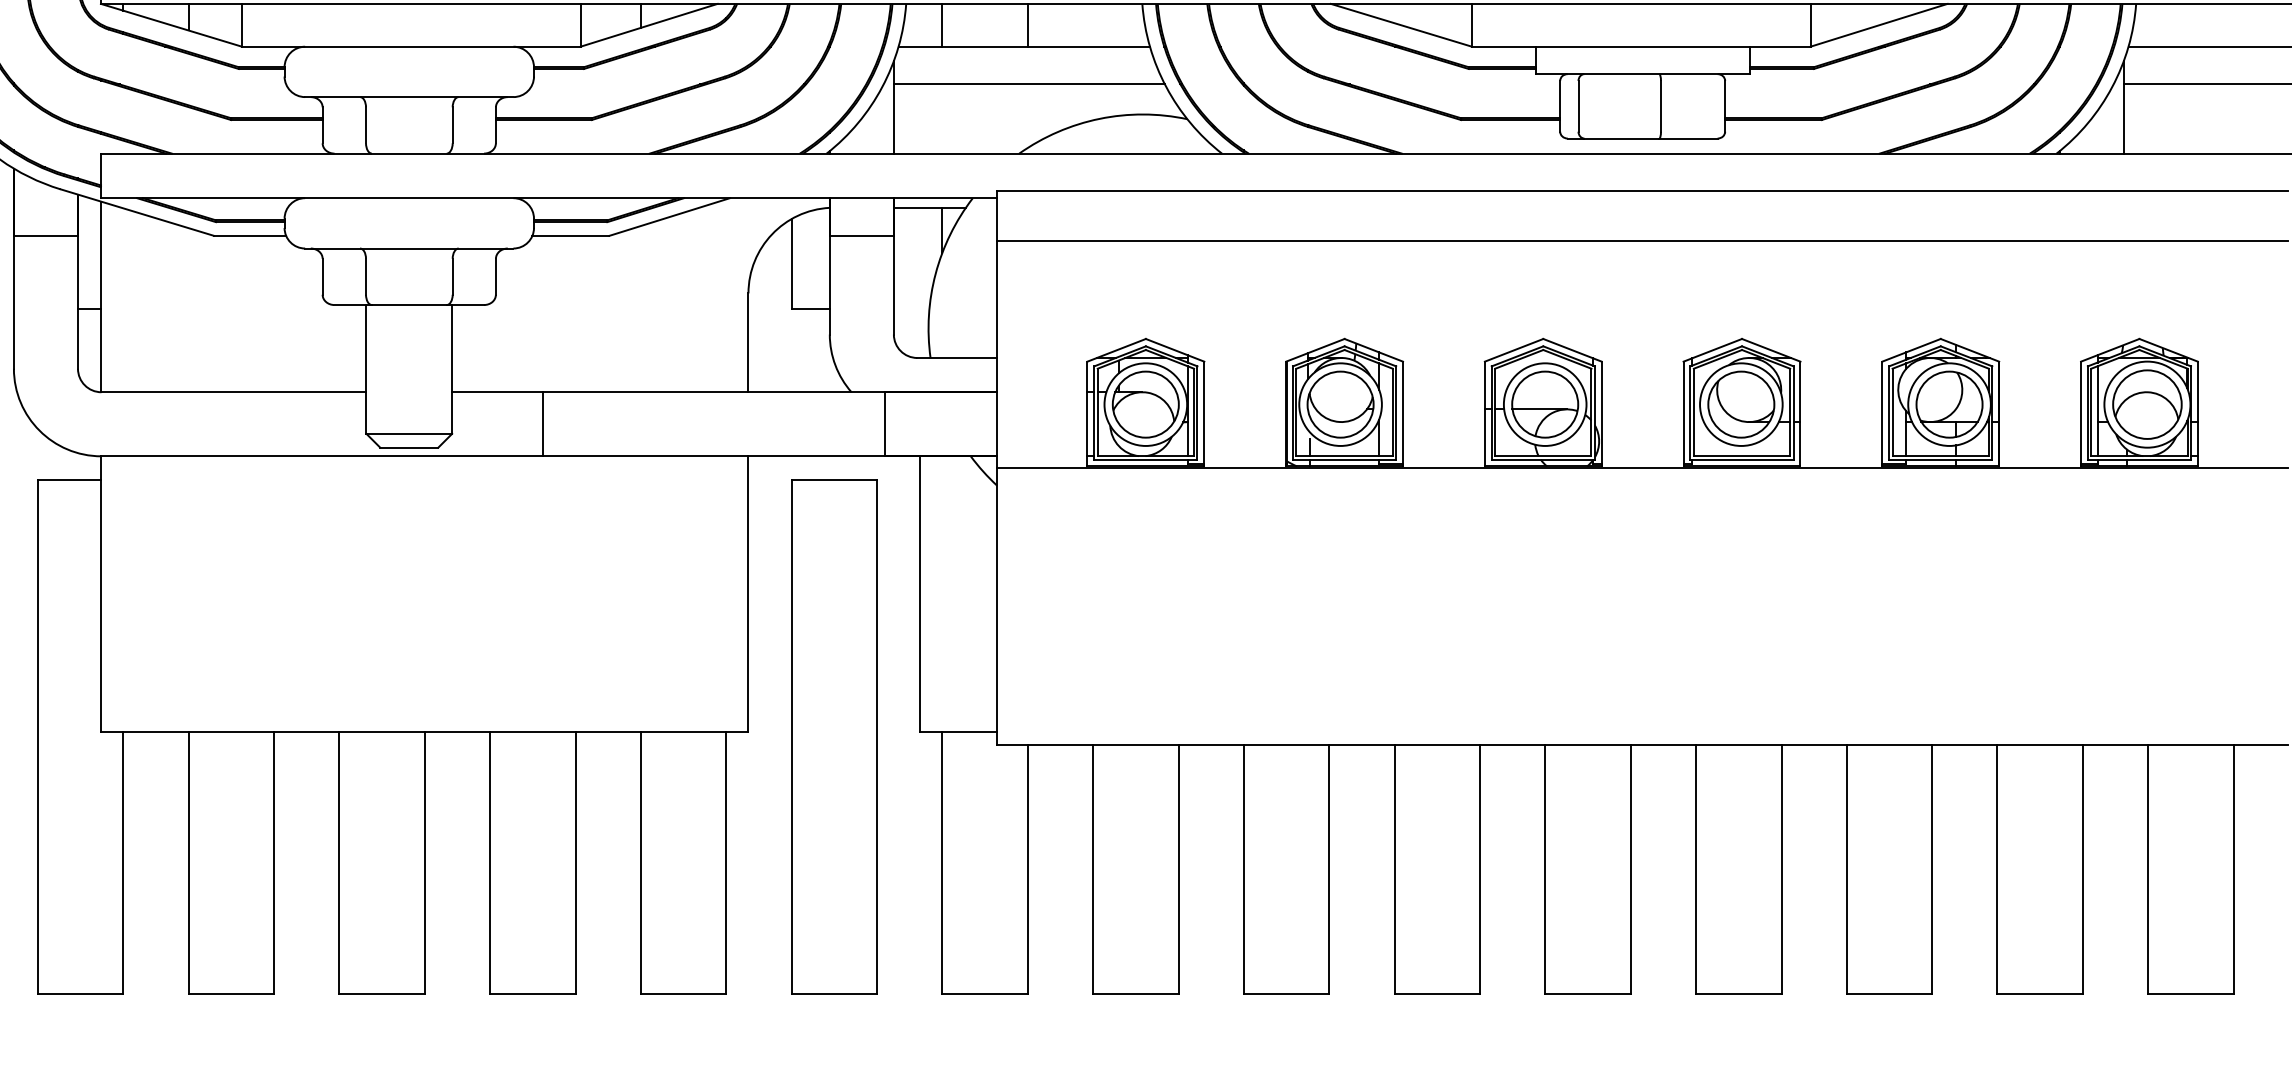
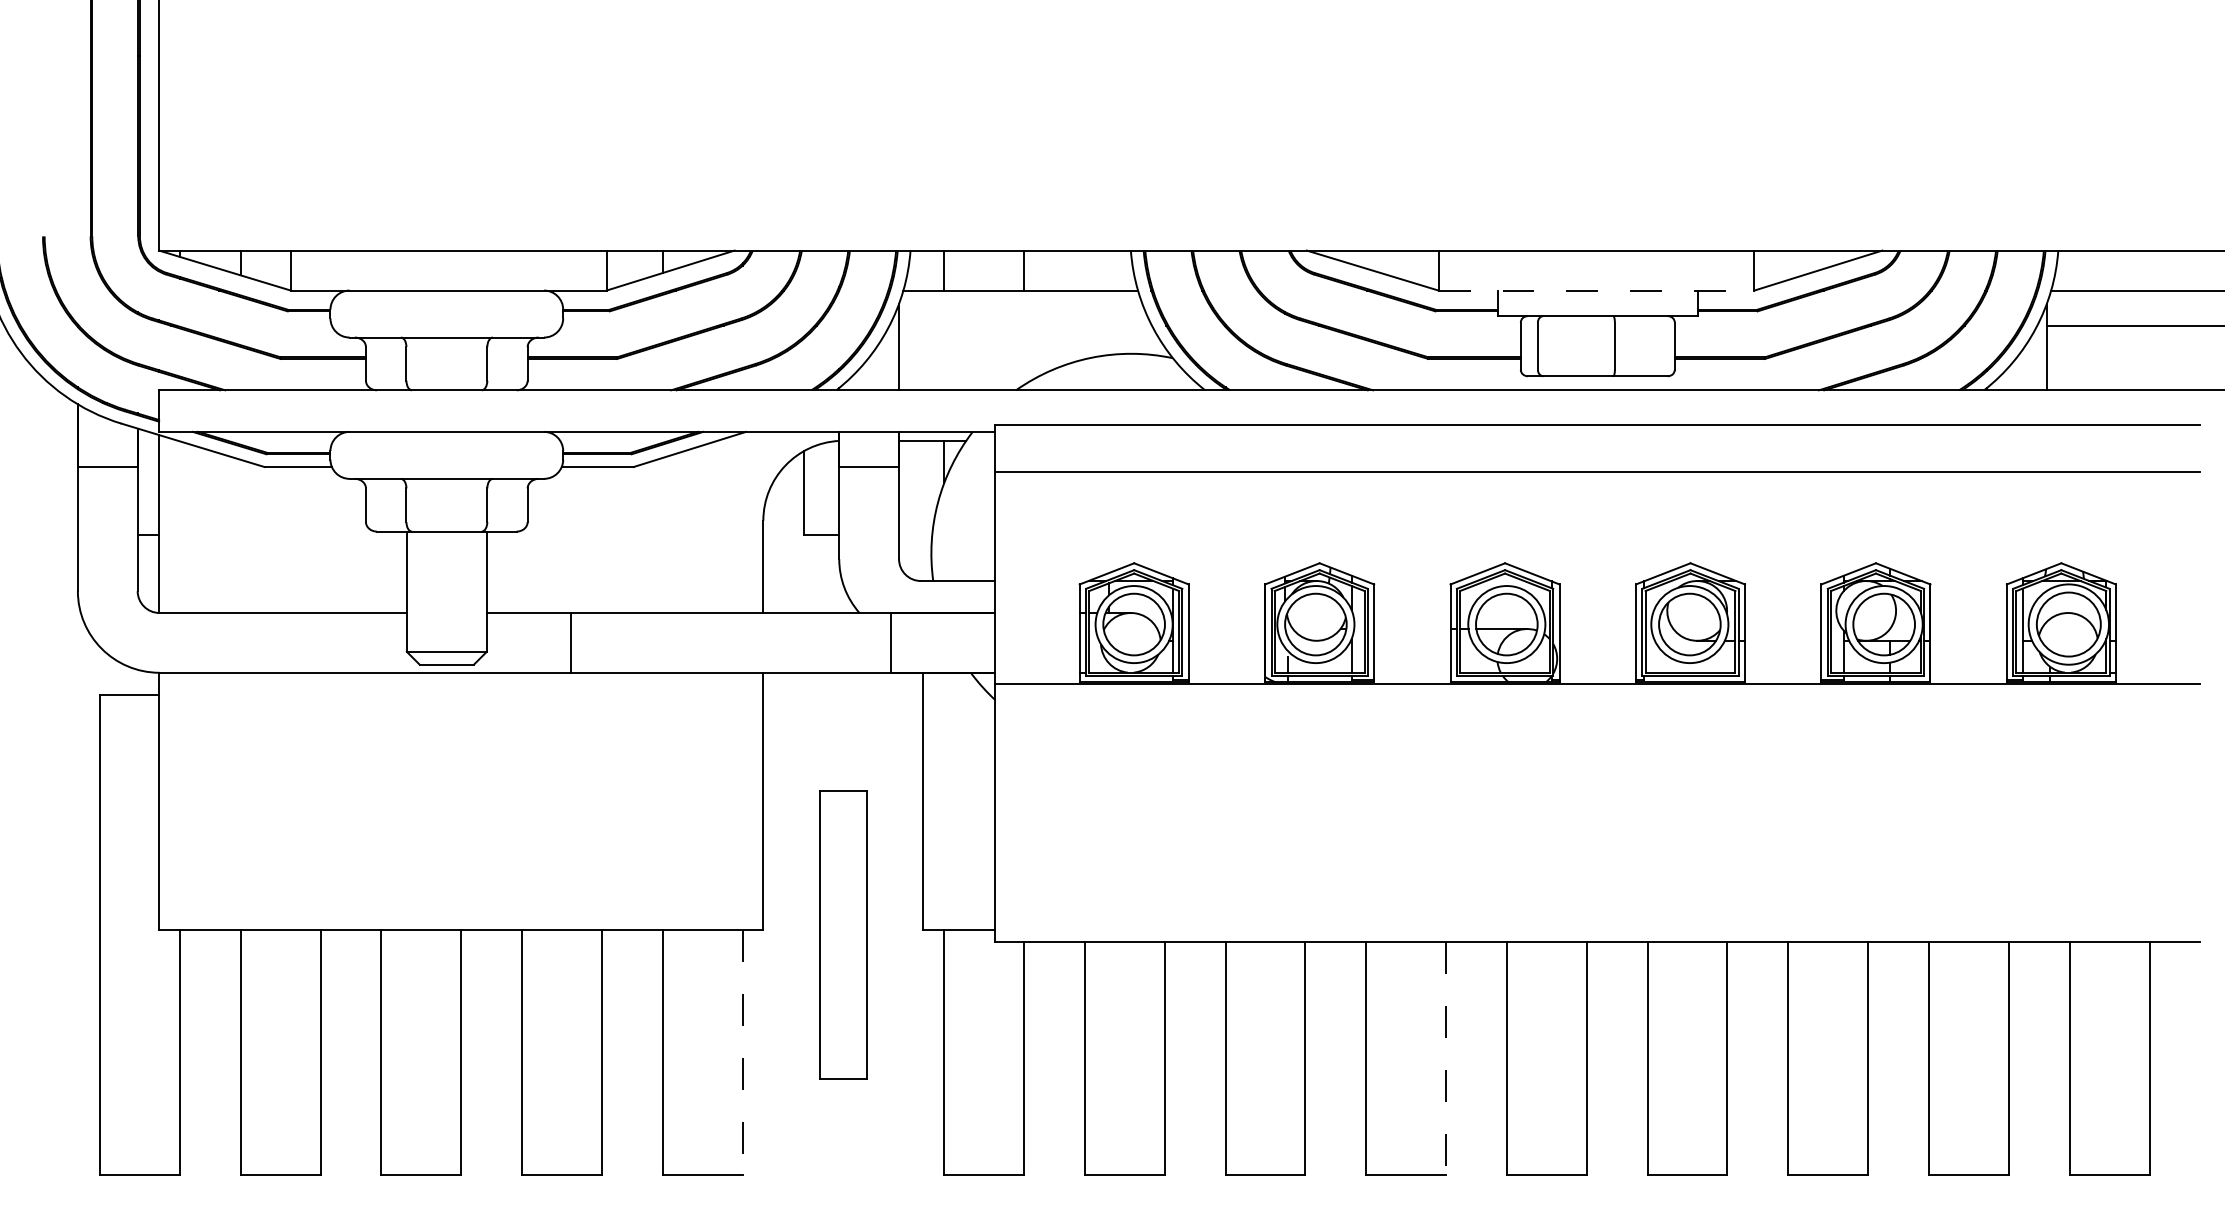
line: (1641, 46) -> (1596, 290), solid -> dashed
line: (1029, 84) -> (1025, 325), removed
part: (834, 736) -> (843, 934), size x0.6
line: (726, 863) -> (742, 1052), solid -> dashed
line: (1480, 870) -> (1446, 1059), solid -> dashed

